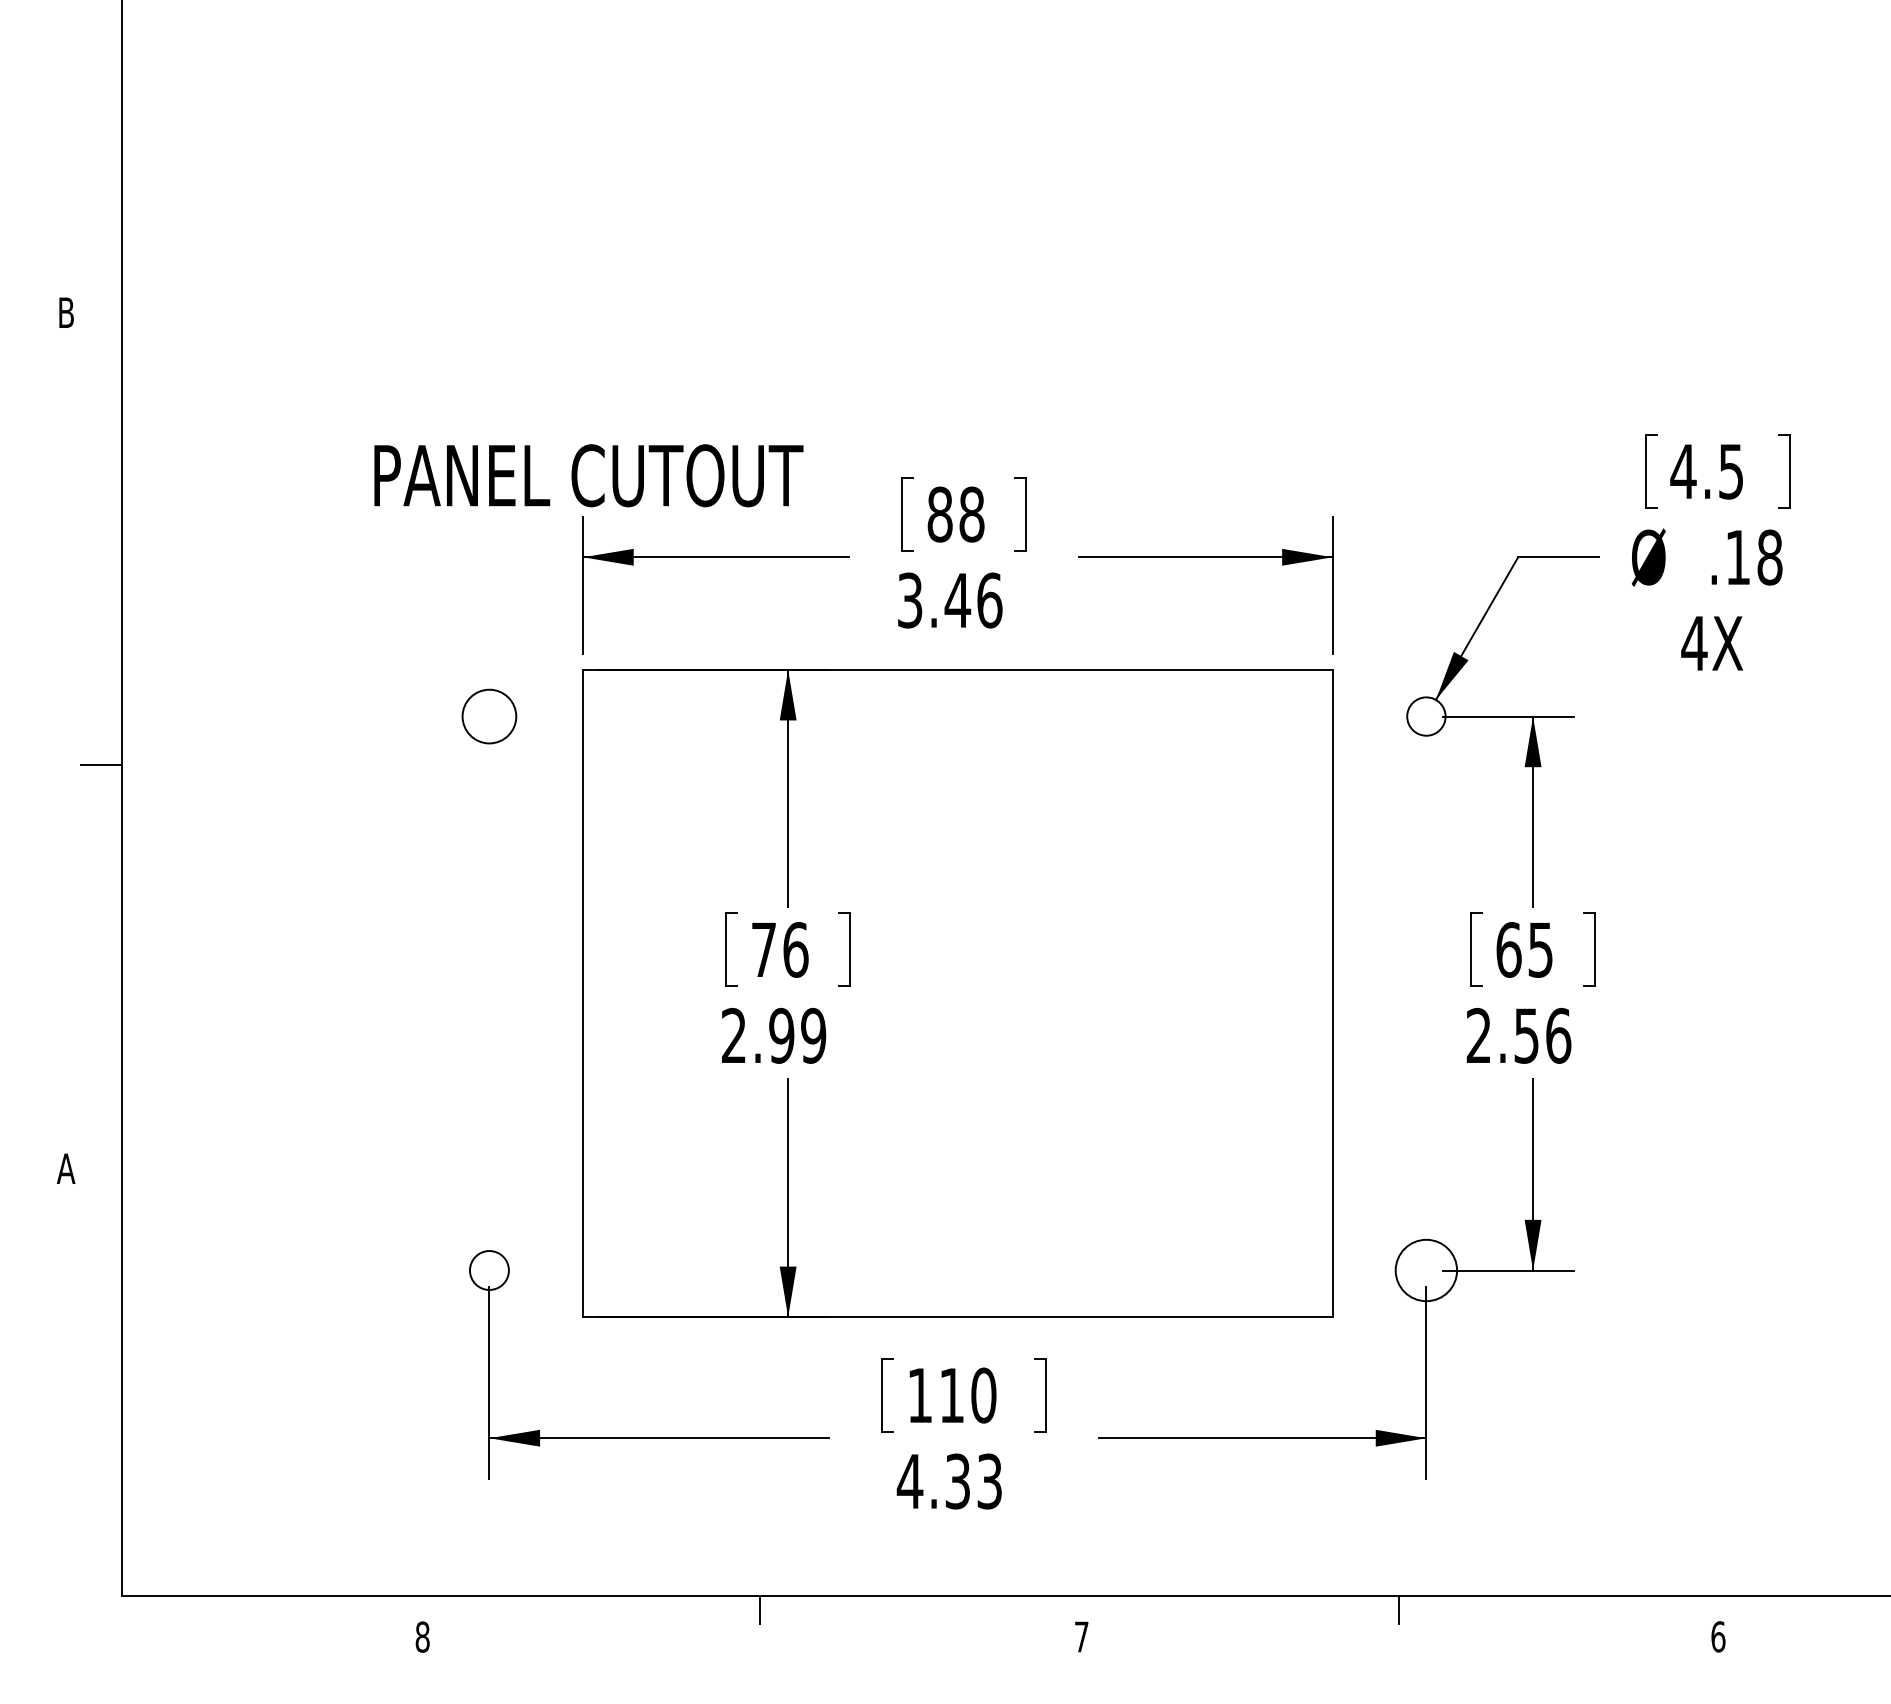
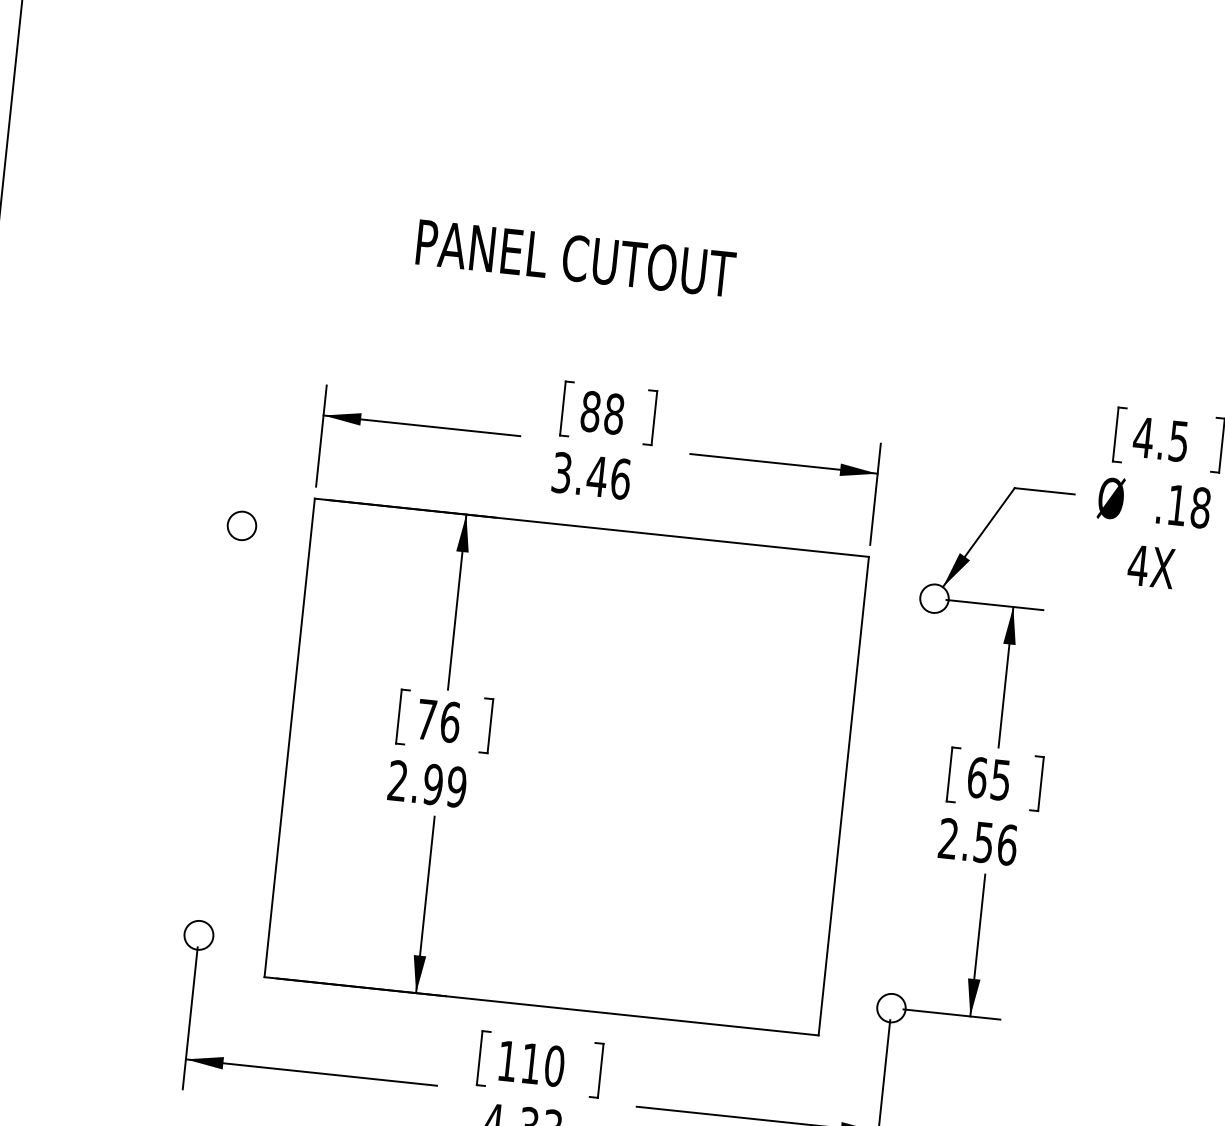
text: (588, 475) -> (575, 258), moved
circle: (489, 716) -> (242, 525), size x0.71
circle: (1426, 1270) -> (891, 1008), size x0.62

